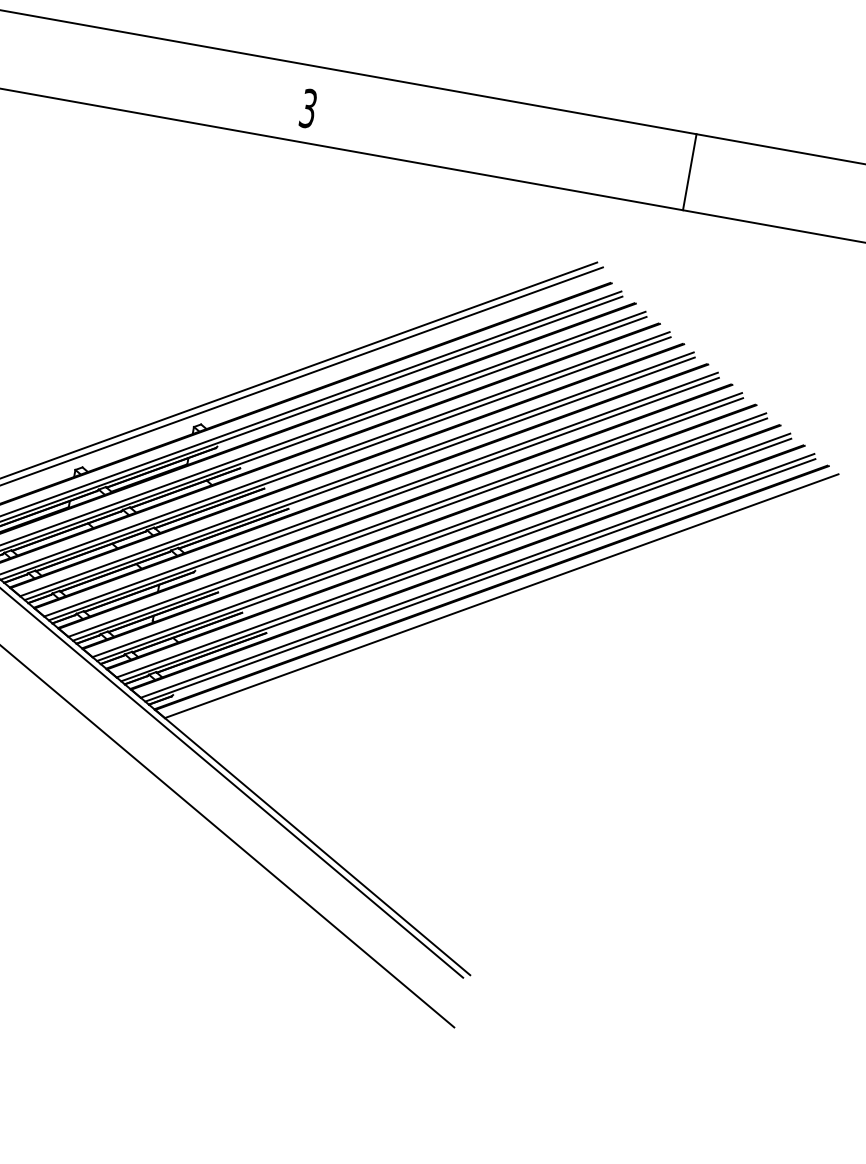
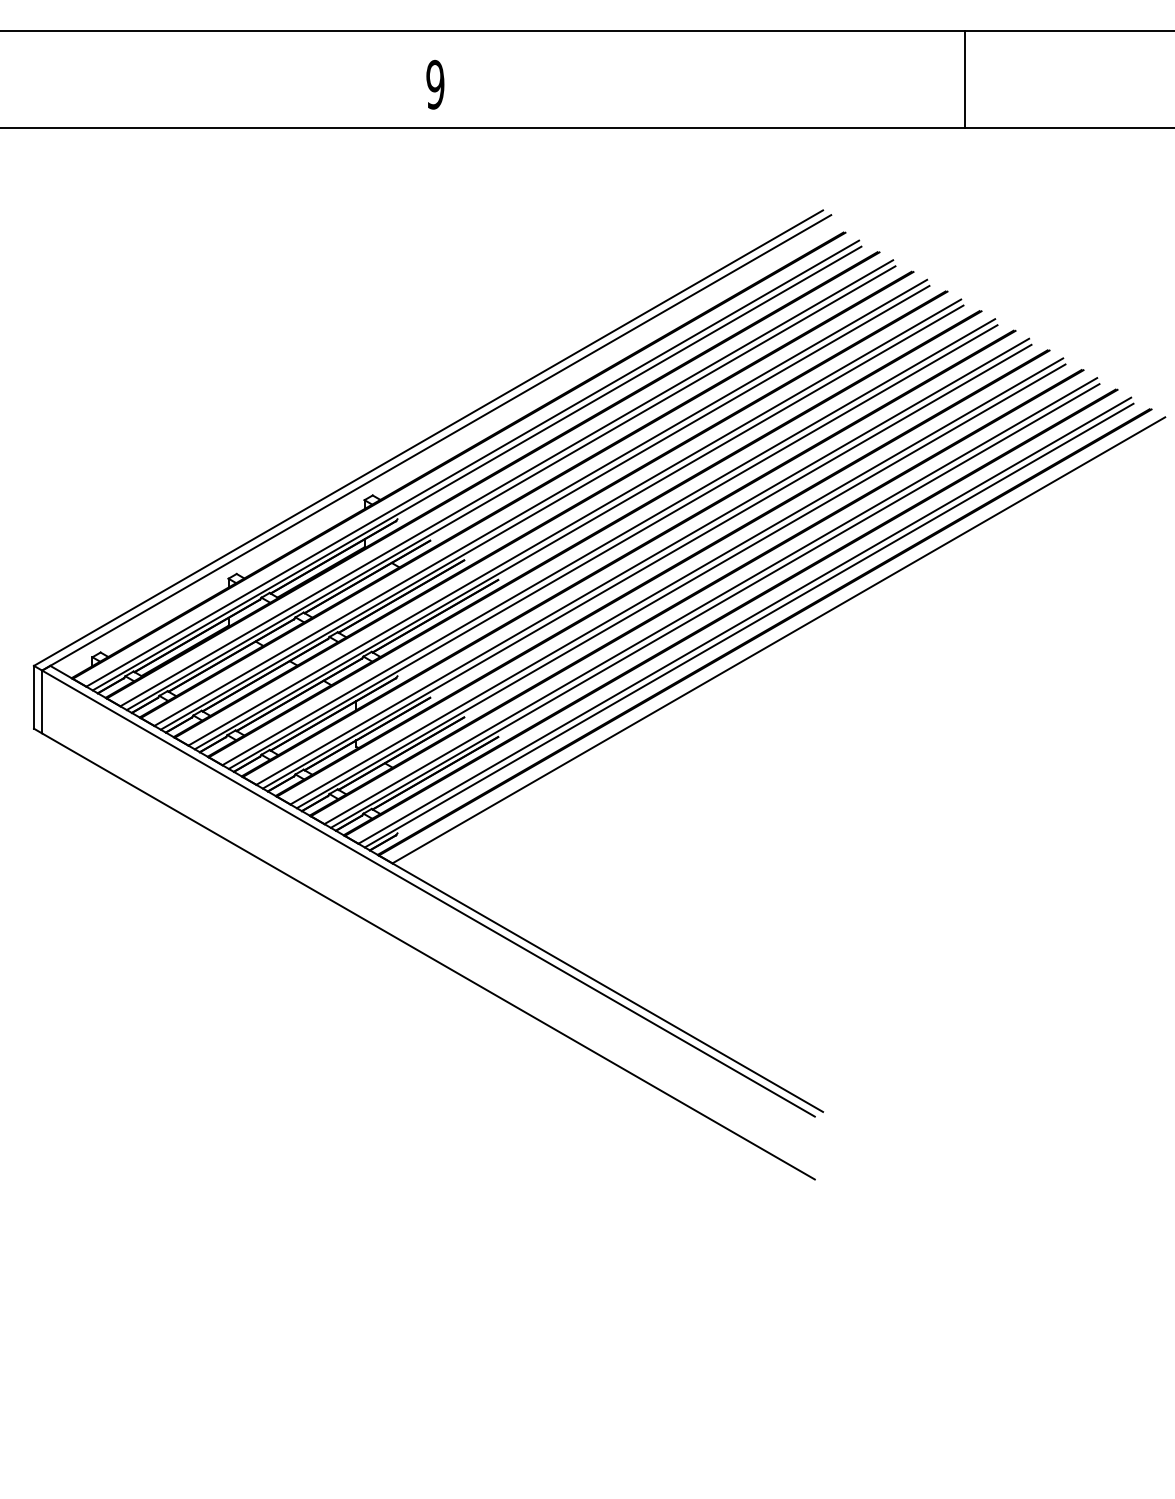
text: (308, 108) -> (435, 84), 3 -> 9
line: (689, 172) -> (964, 79), moved

